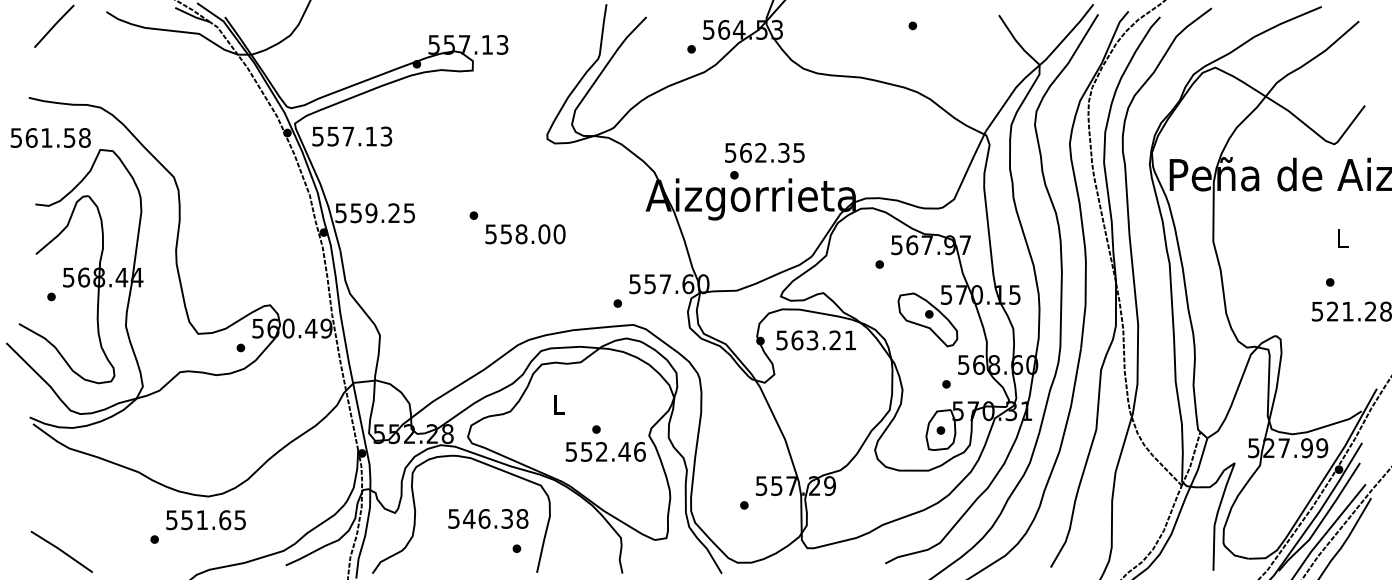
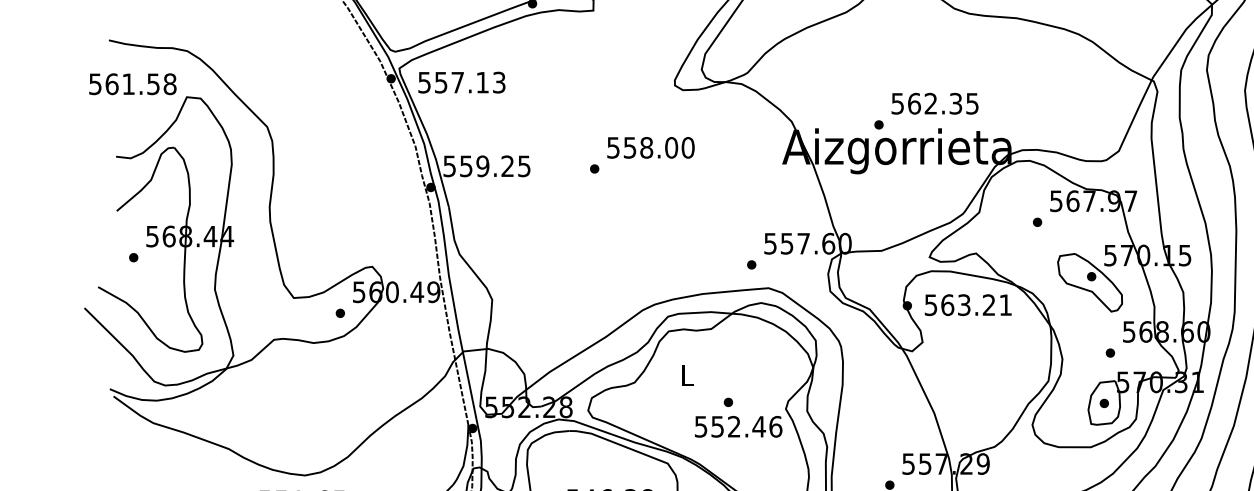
text: (764, 152) -> (934, 103), moved
text: (525, 234) -> (650, 148), moved

